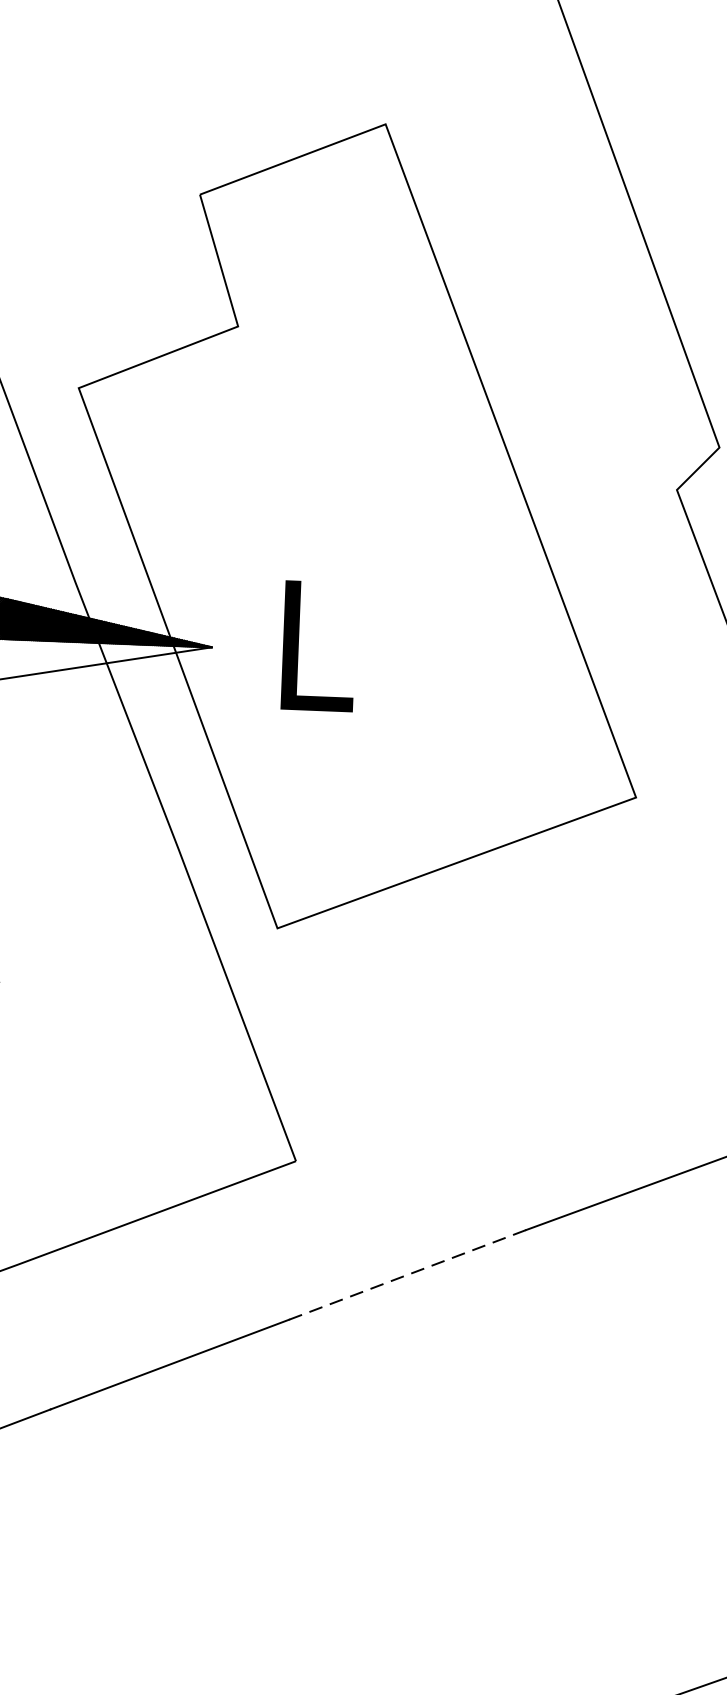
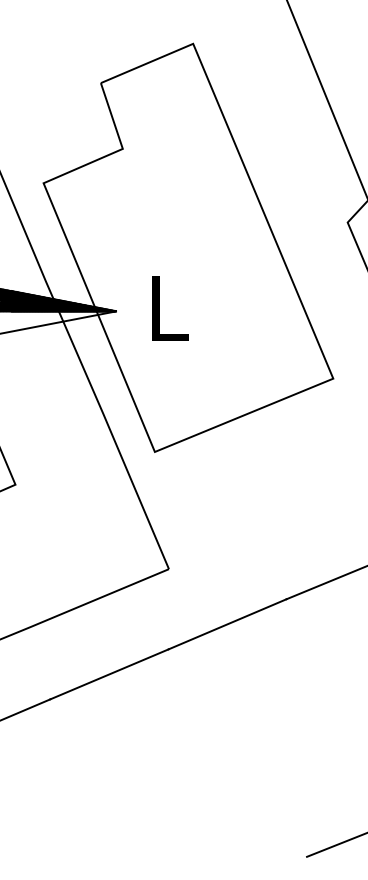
line: (407, 1275) -> (227, 624), dashed -> solid

